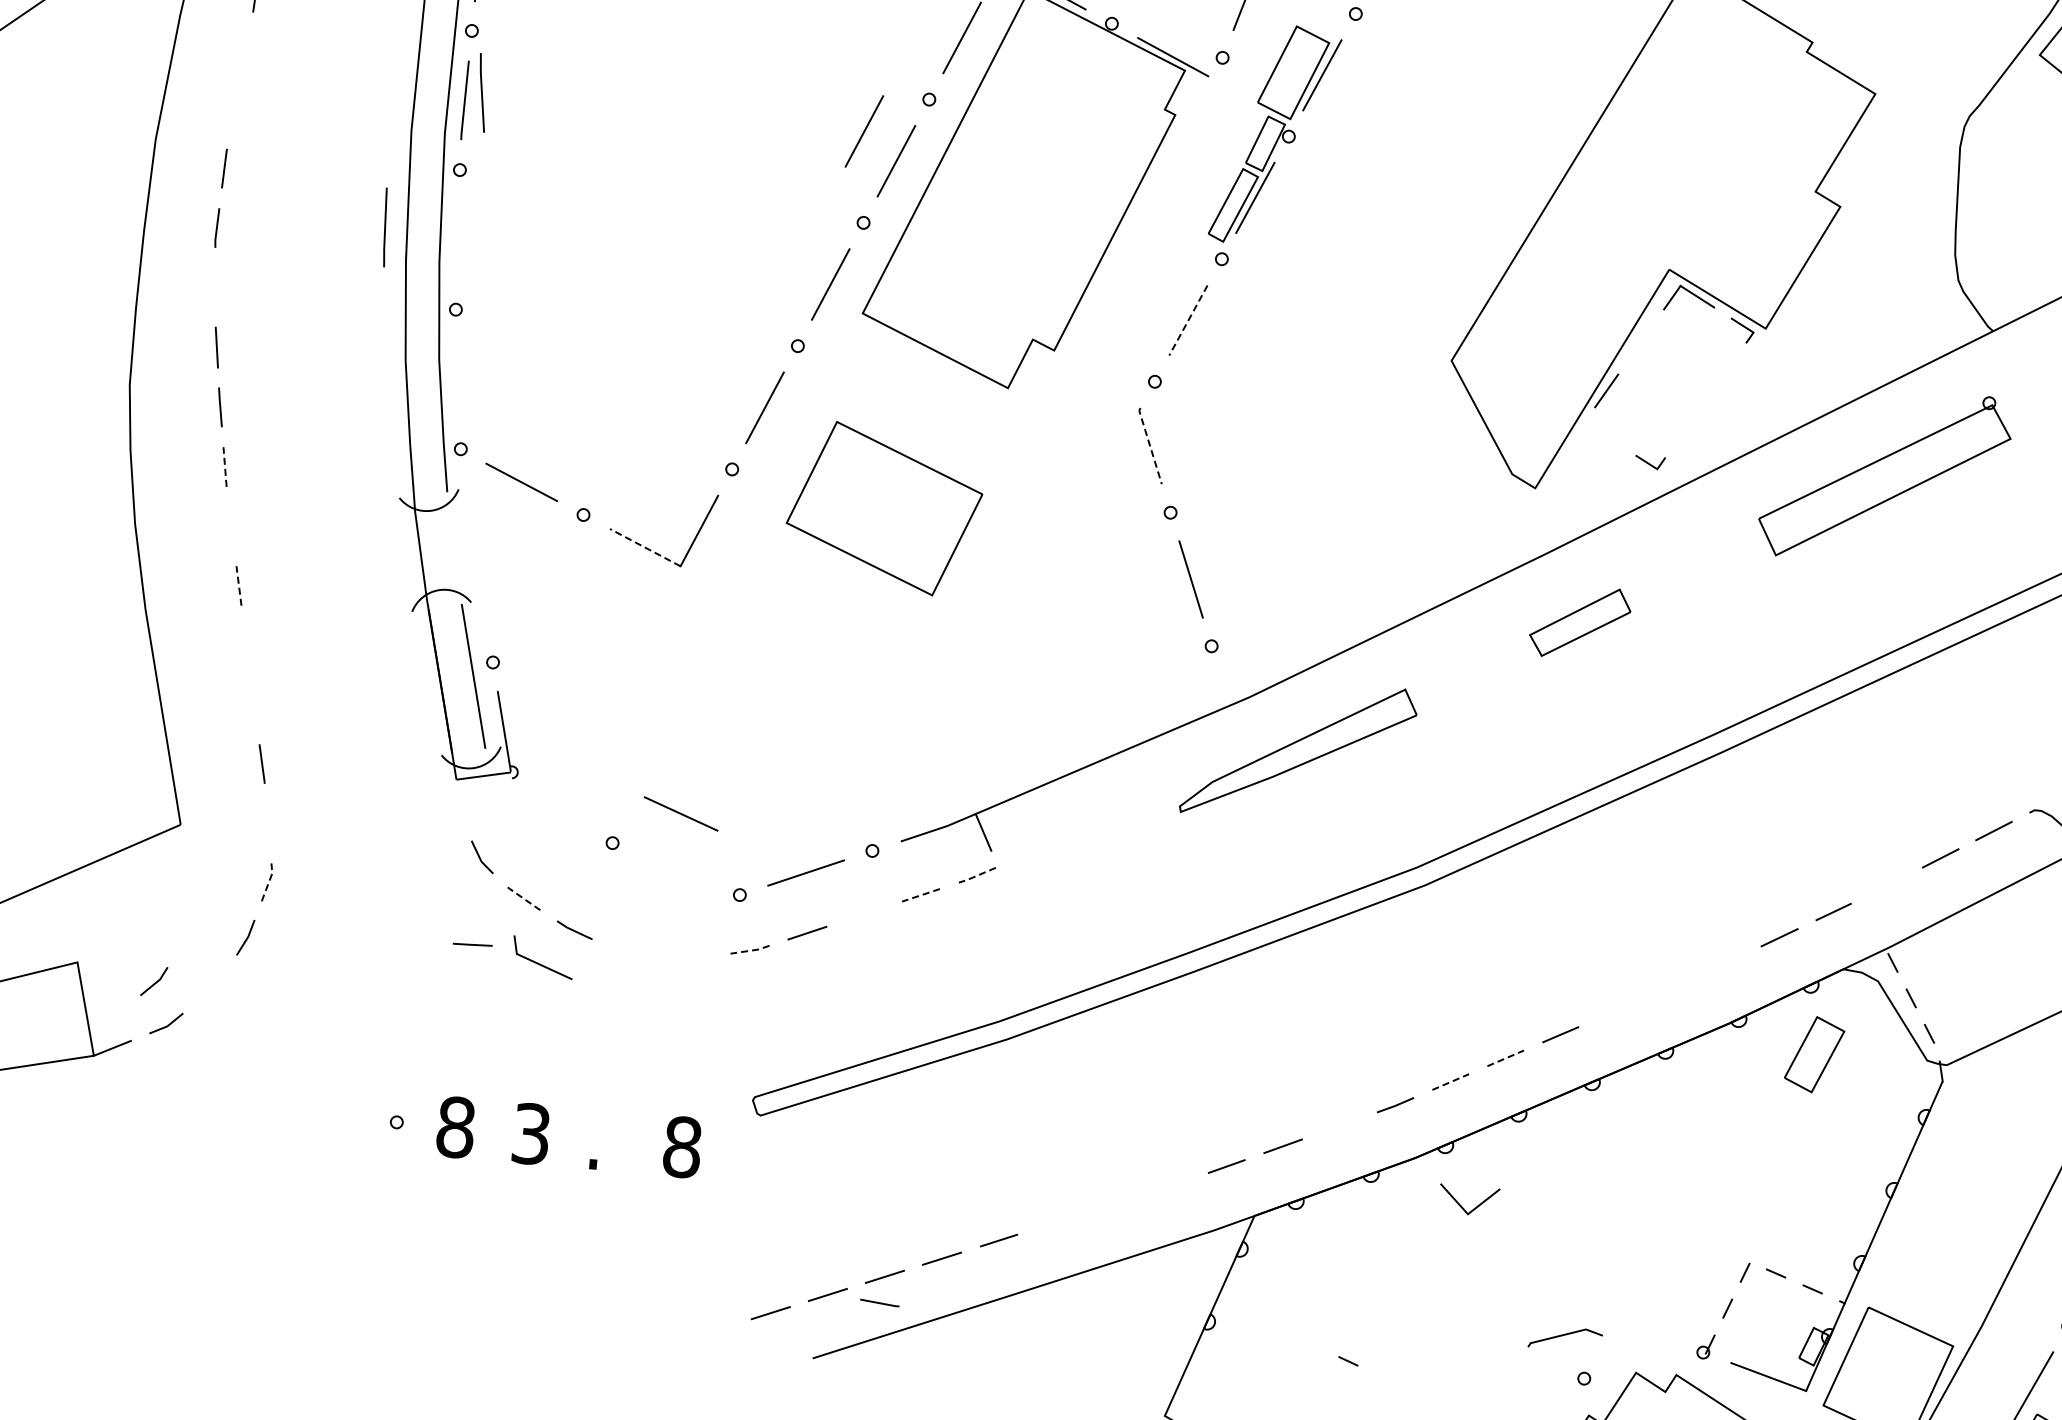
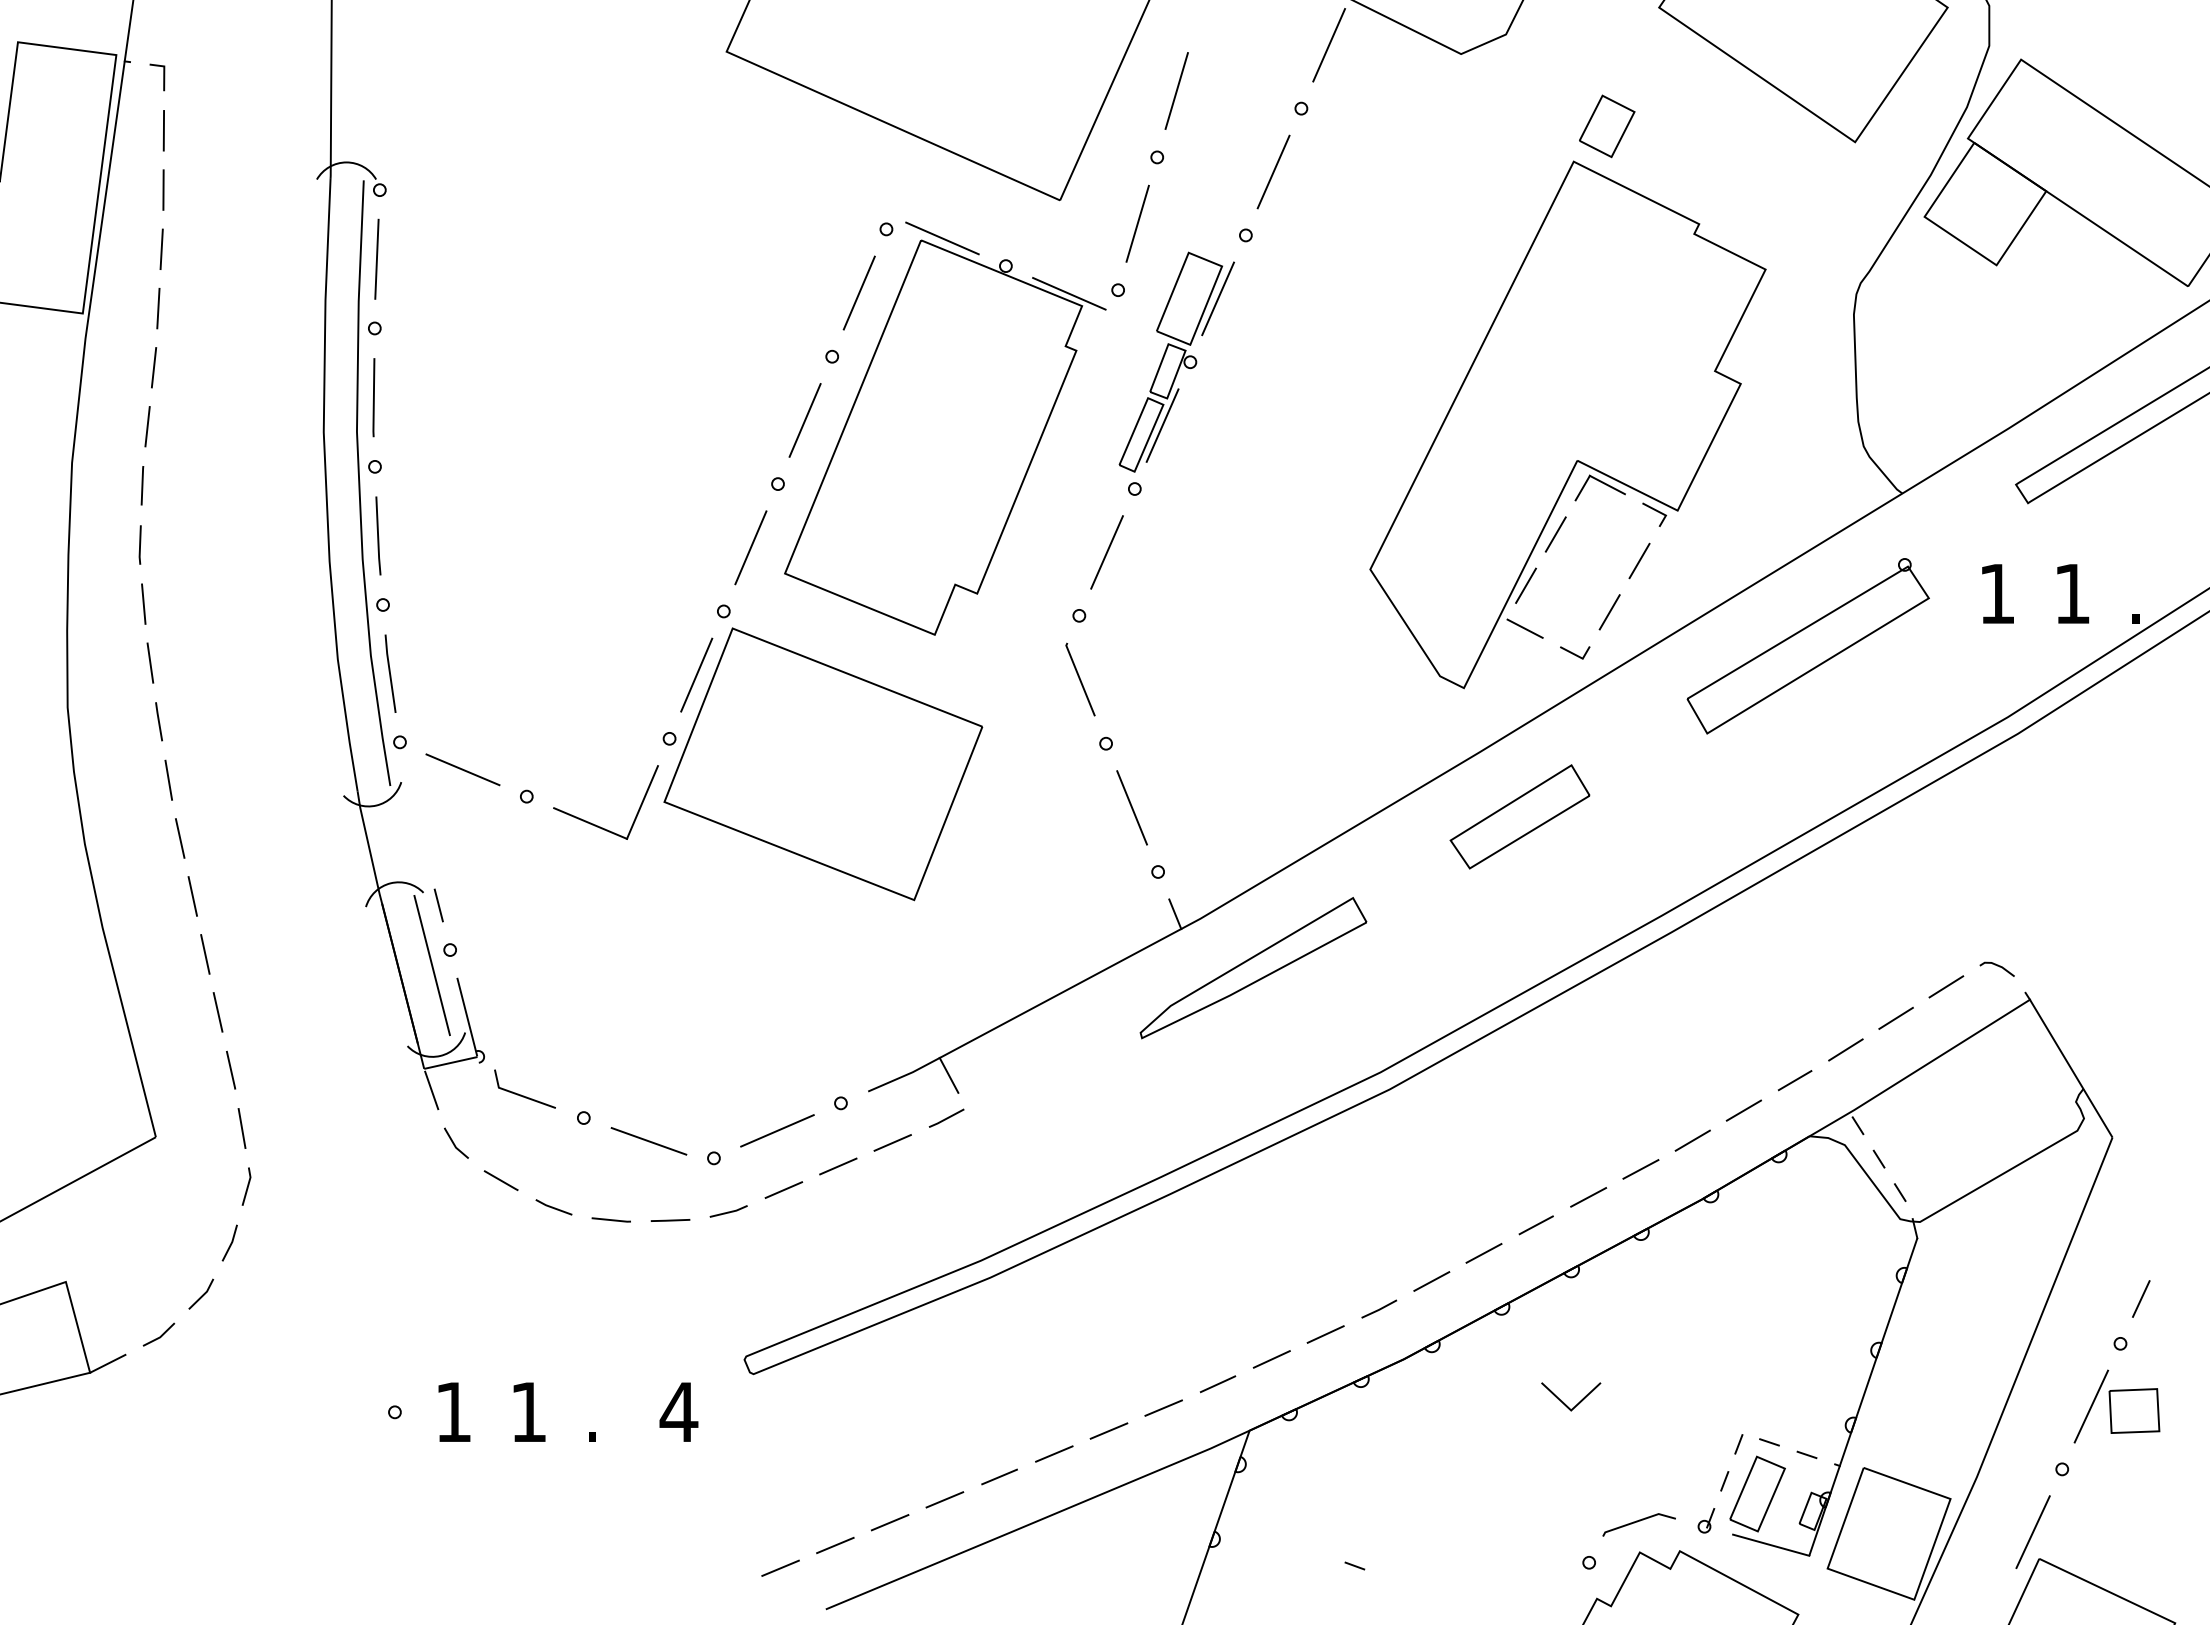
line: (245, 50) -> (153, 367), added
line: (482, 92) -> (390, 673), moved
line: (234, 109) -> (147, 426), added
line: (864, 131) -> (770, 393), removed
line: (385, 227) -> (378, 535), moved
line: (215, 287) -> (143, 603), added
line: (1188, 320) -> (1107, 552), dashed -> solid
line: (1640, 341) -> (1555, 534), added
line: (1722, 375) -> (1639, 560), added
line: (1688, 425) -> (1609, 612), added
line: (1601, 433) -> (1524, 628), added
line: (1150, 445) -> (1080, 679), dashed -> solid
line: (224, 467) -> (168, 780), dashed -> solid
part: (884, 508) -> (823, 764), size x1.67
line: (231, 526) -> (180, 838), added
line: (645, 547) -> (590, 823), dashed -> solid
line: (238, 585) -> (192, 896), dashed -> solid
line: (485, 616) -> (438, 905), added
part: (1579, 622) -> (1519, 816), size x1.43
line: (246, 645) -> (205, 954), added
line: (1225, 690) -> (1175, 914), added
line: (253, 704) -> (217, 1012), added
line: (461, 802) -> (431, 1090), added
line: (680, 814) -> (648, 1141), moved
line: (267, 823) -> (241, 1128), added
line: (977, 875) -> (946, 1118), dashed -> solid
line: (269, 881) -> (248, 1185), dashed -> solid
line: (1887, 885) -> (1845, 1049), added
line: (920, 894) -> (892, 1142), dashed -> solid
line: (524, 898) -> (501, 1180), dashed -> solid
line: (864, 914) -> (838, 1166), added
line: (472, 944) -> (670, 1220), moved
line: (750, 950) -> (729, 1212), dashed -> solid
line: (538, 962) -> (521, 1094), moved
line: (1725, 963) -> (1692, 1140), added
line: (155, 981) -> (202, 1294), moved
line: (1670, 987) -> (1640, 1169), added
line: (1615, 1011) -> (1588, 1197), added
part: (1814, 1054) -> (1757, 1493), moved
line: (1506, 1058) -> (1484, 1253), dashed -> solid
line: (1450, 1082) -> (1431, 1281), dashed -> solid
line: (1339, 1125) -> (1325, 1334), added
text: (455, 1126) -> (453, 1411), 8 -> 1
text: (531, 1133) -> (528, 1411), 3 -> 1
text: (681, 1146) -> (678, 1411), 8 -> 4
line: (1169, 1185) -> (1163, 1407), added
line: (1112, 1203) -> (1108, 1430), added
line: (1461, 1205) -> (1564, 1402), moved
line: (1056, 1221) -> (1054, 1453), added
line: (879, 1302) -> (610, 1219), moved
line: (1563, 1336) -> (1637, 1522), moved

